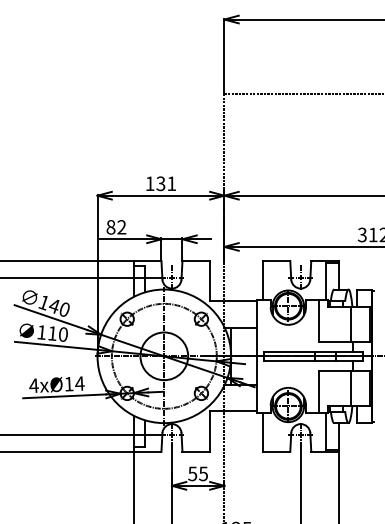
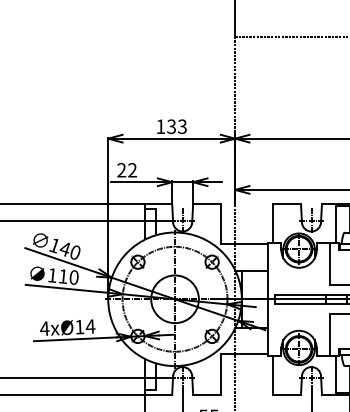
text: (171, 183) -> (182, 126), 131 -> 133
text: (110, 227) -> (121, 170), 82 -> 22

